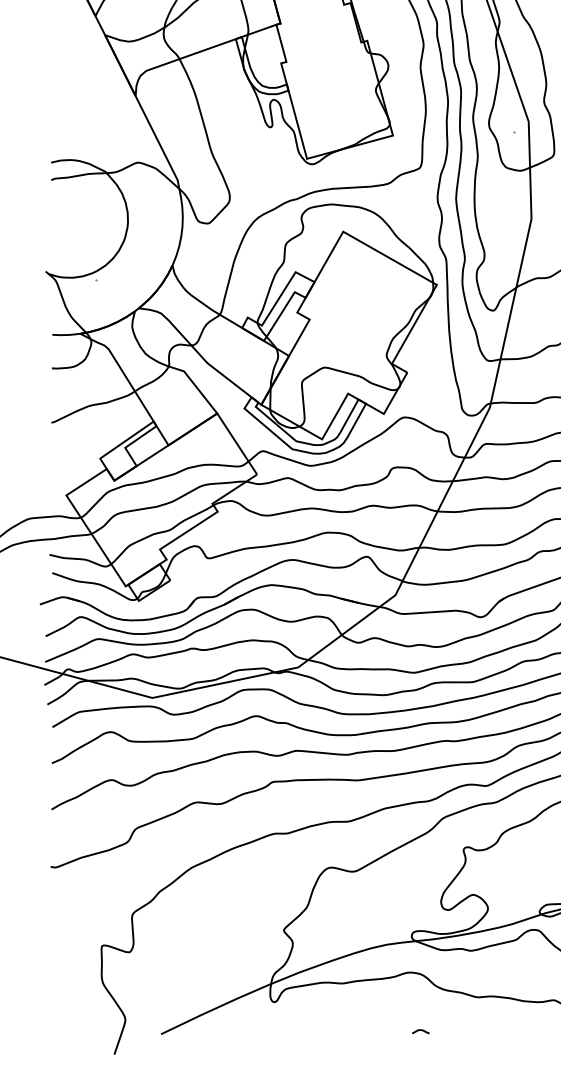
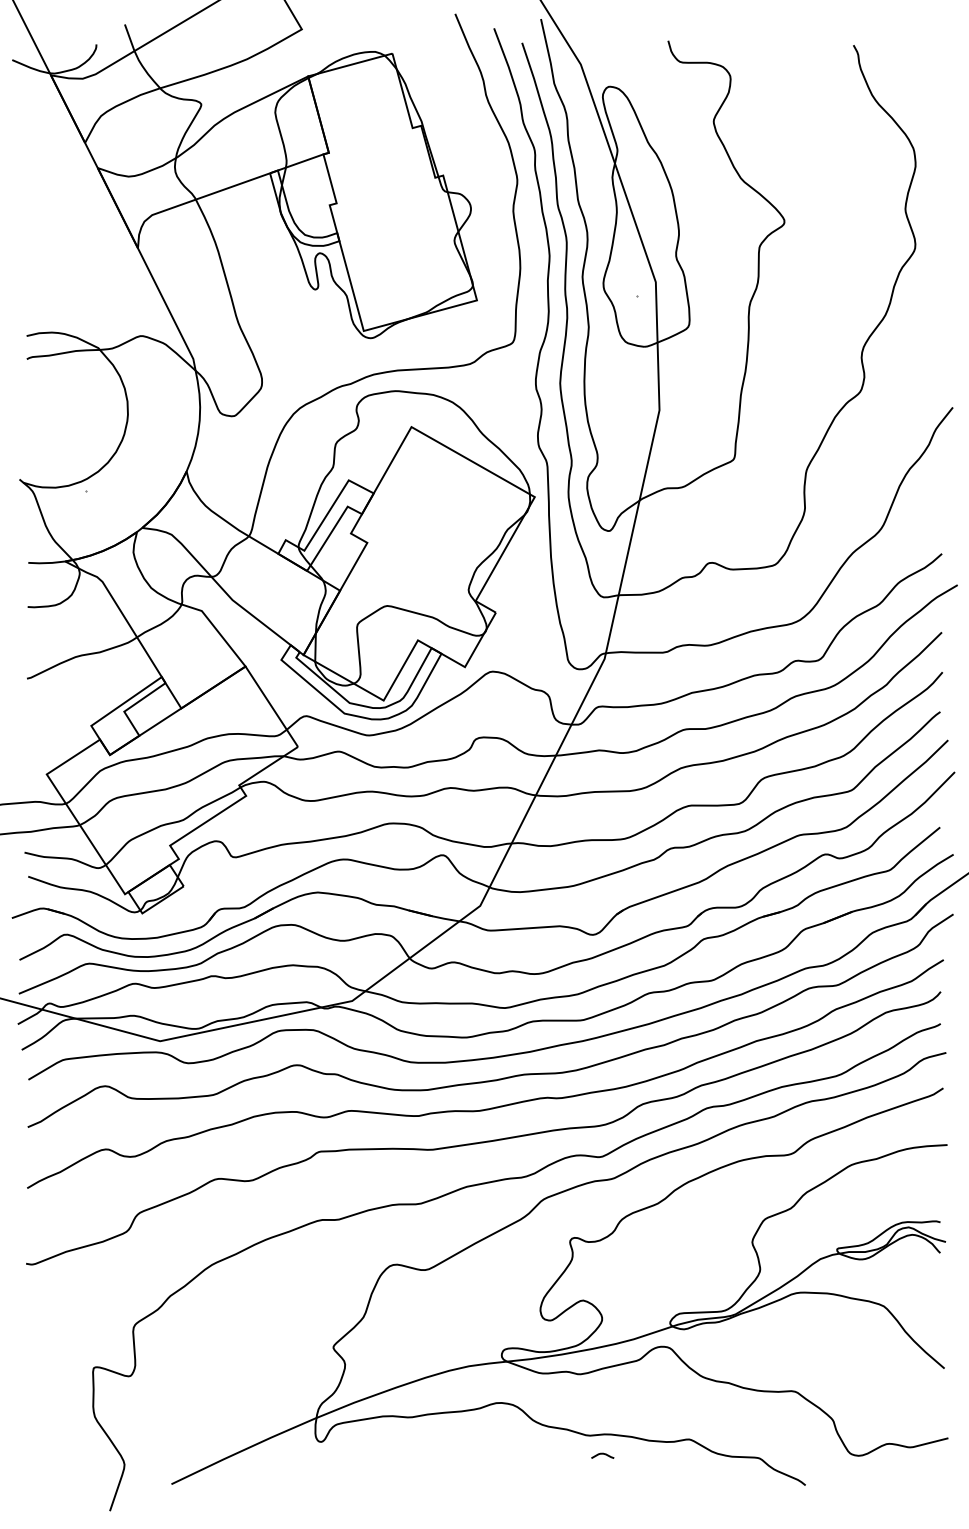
curve: (420, 1030) -> (602, 1454), moved

